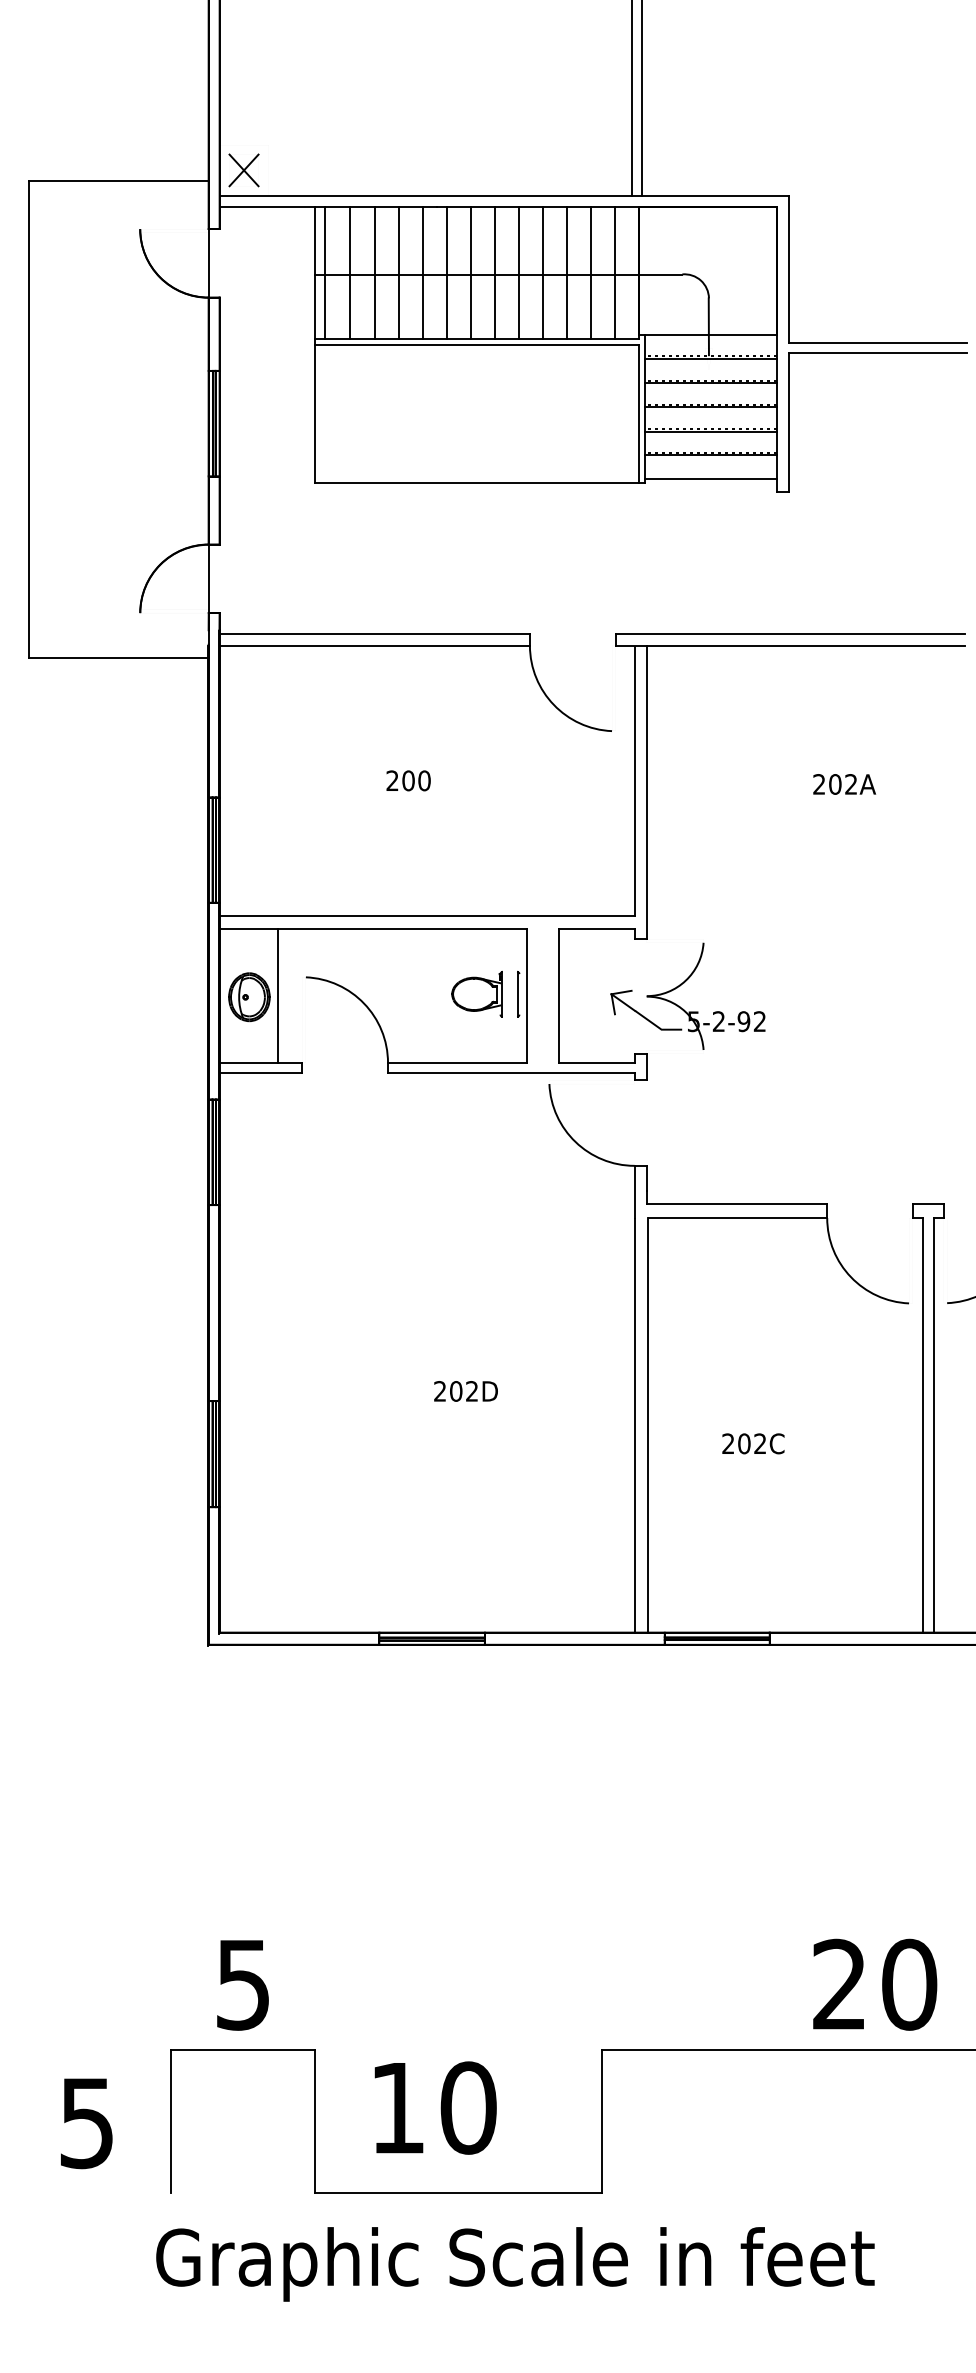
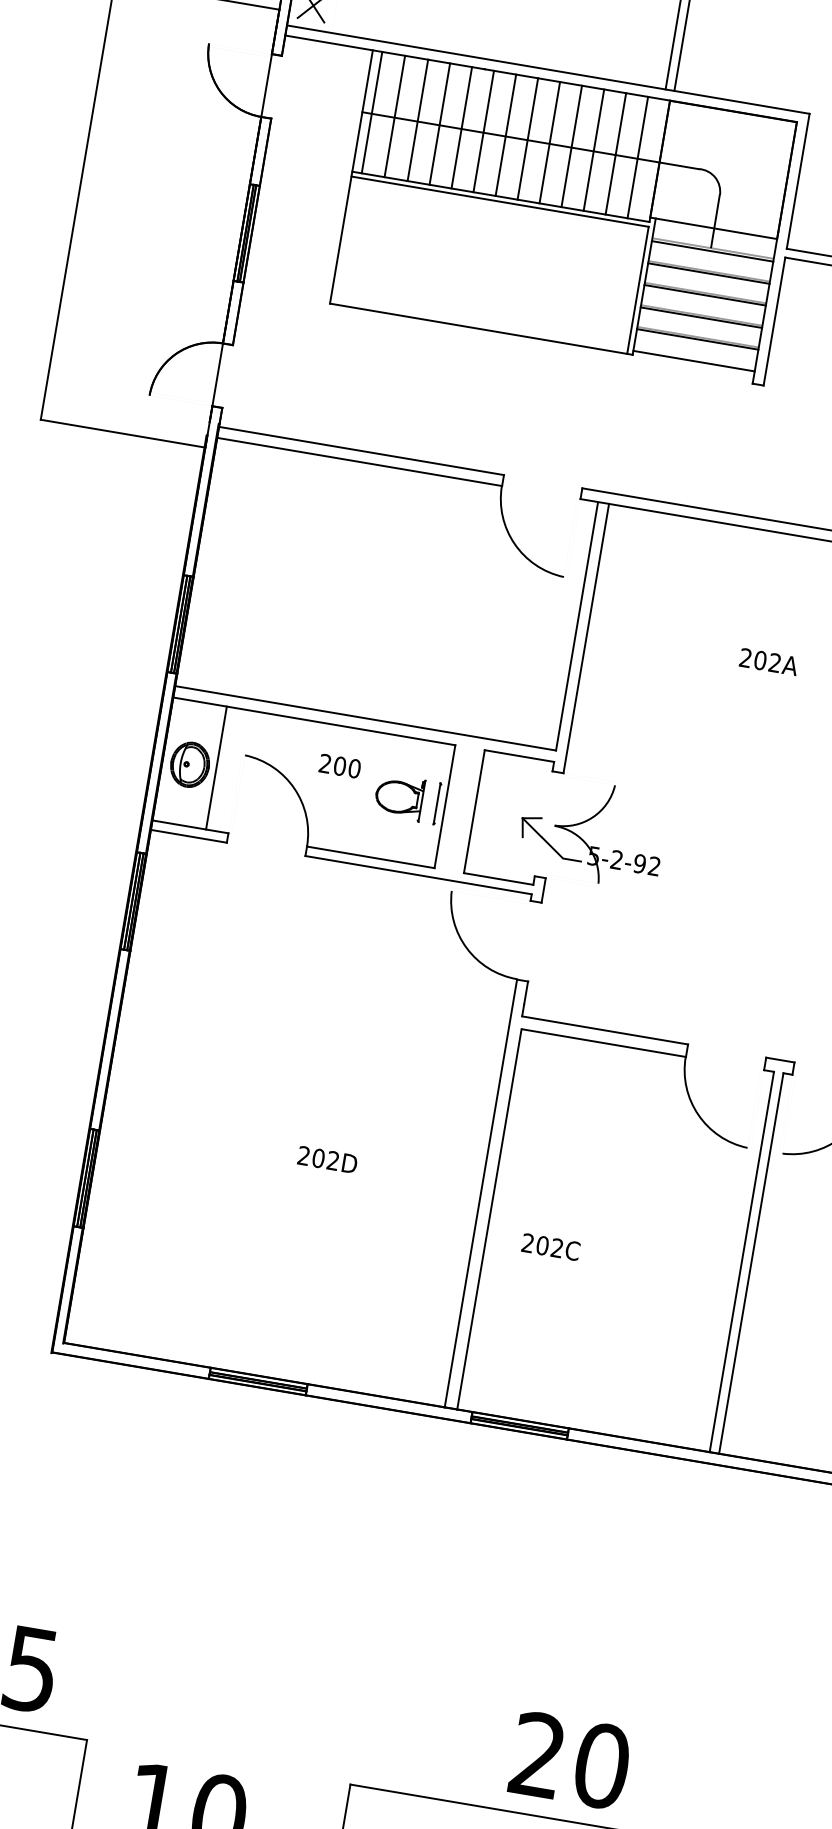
text: (408, 780) -> (340, 765), moved
text: (753, 1443) -> (551, 1246), moved
text: (875, 1984) -> (570, 1760), moved

